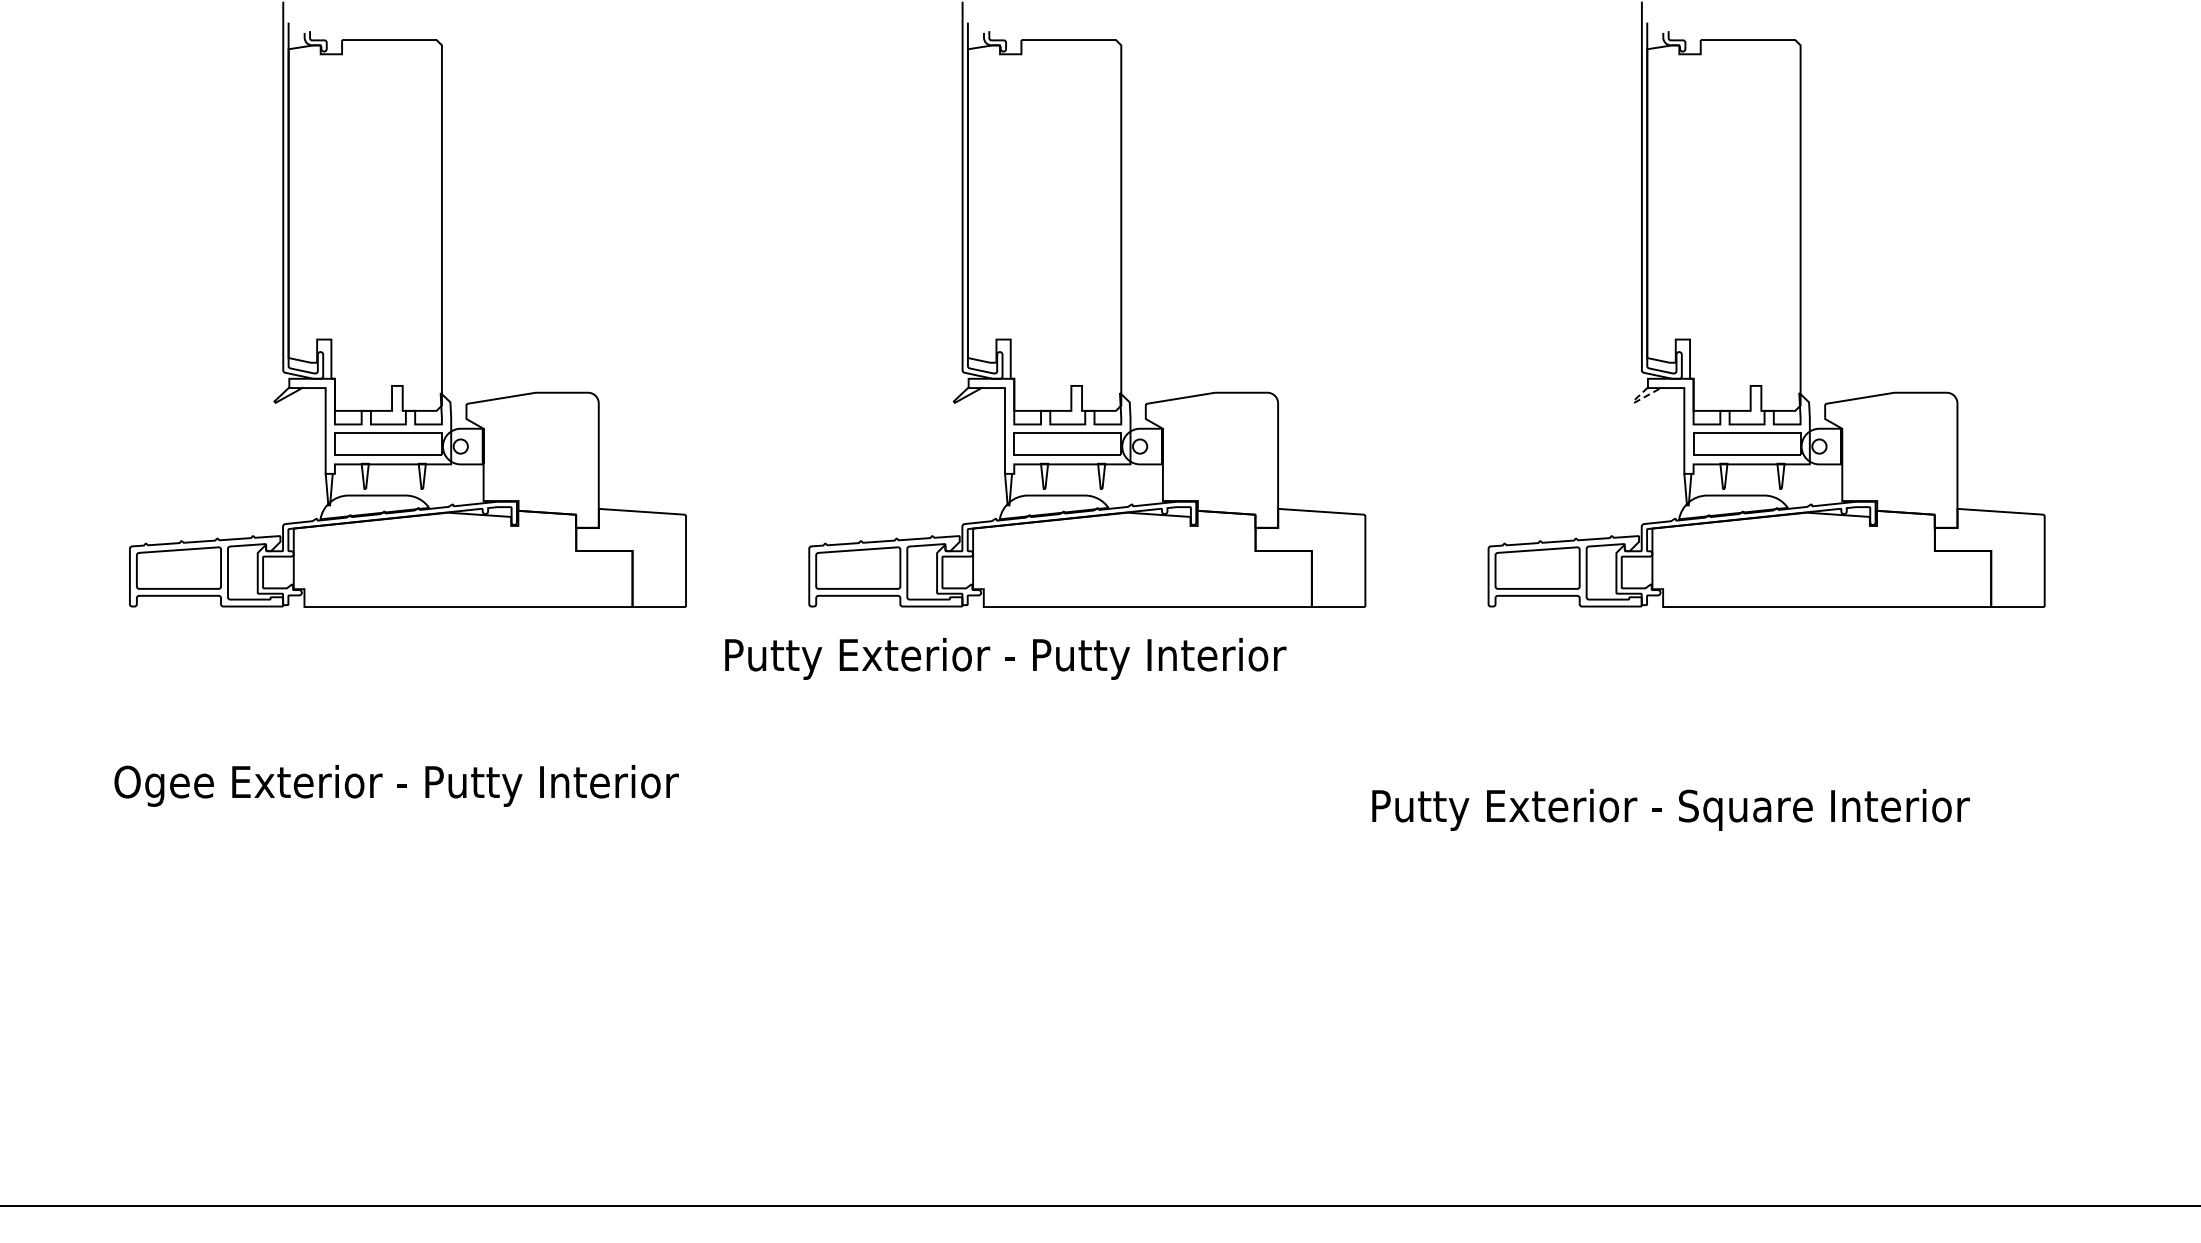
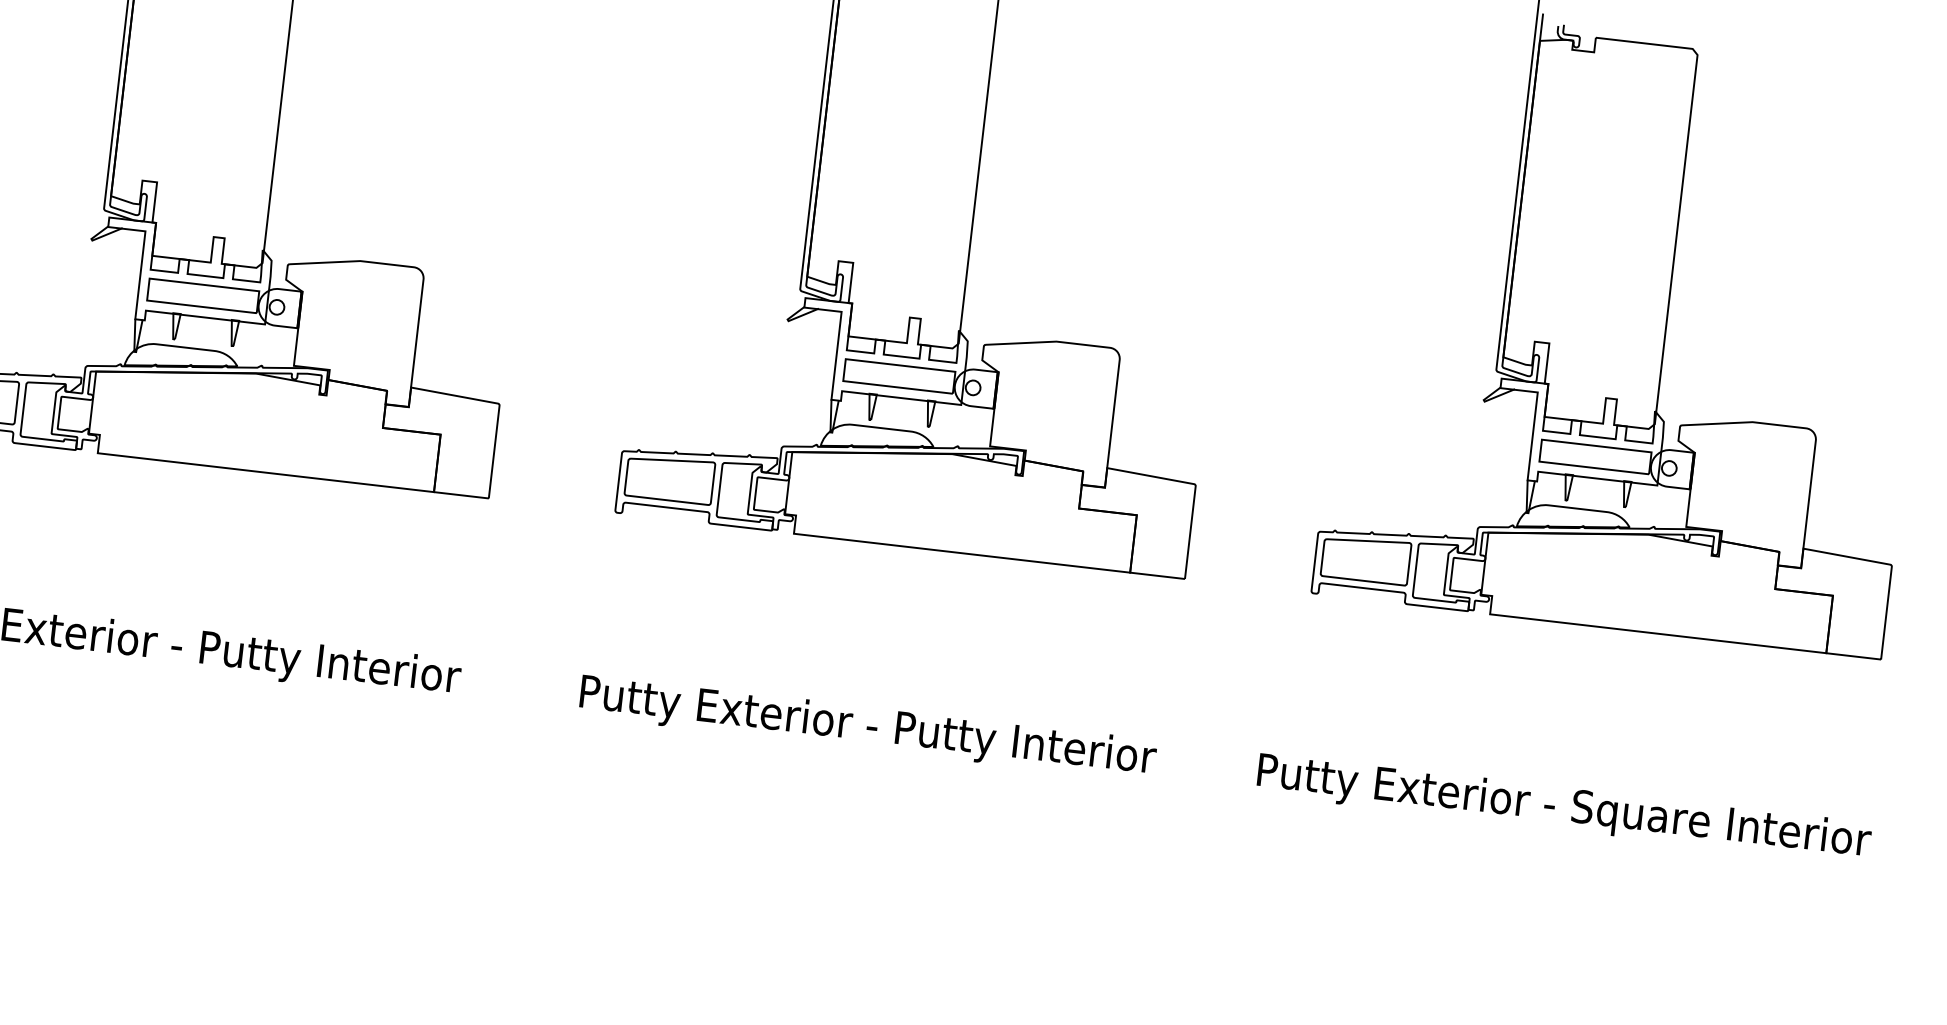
line: (1637, 400) -> (1488, 399), dashed -> solid
text: (1005, 658) -> (867, 727), moved
text: (1670, 809) -> (1563, 808), moved

